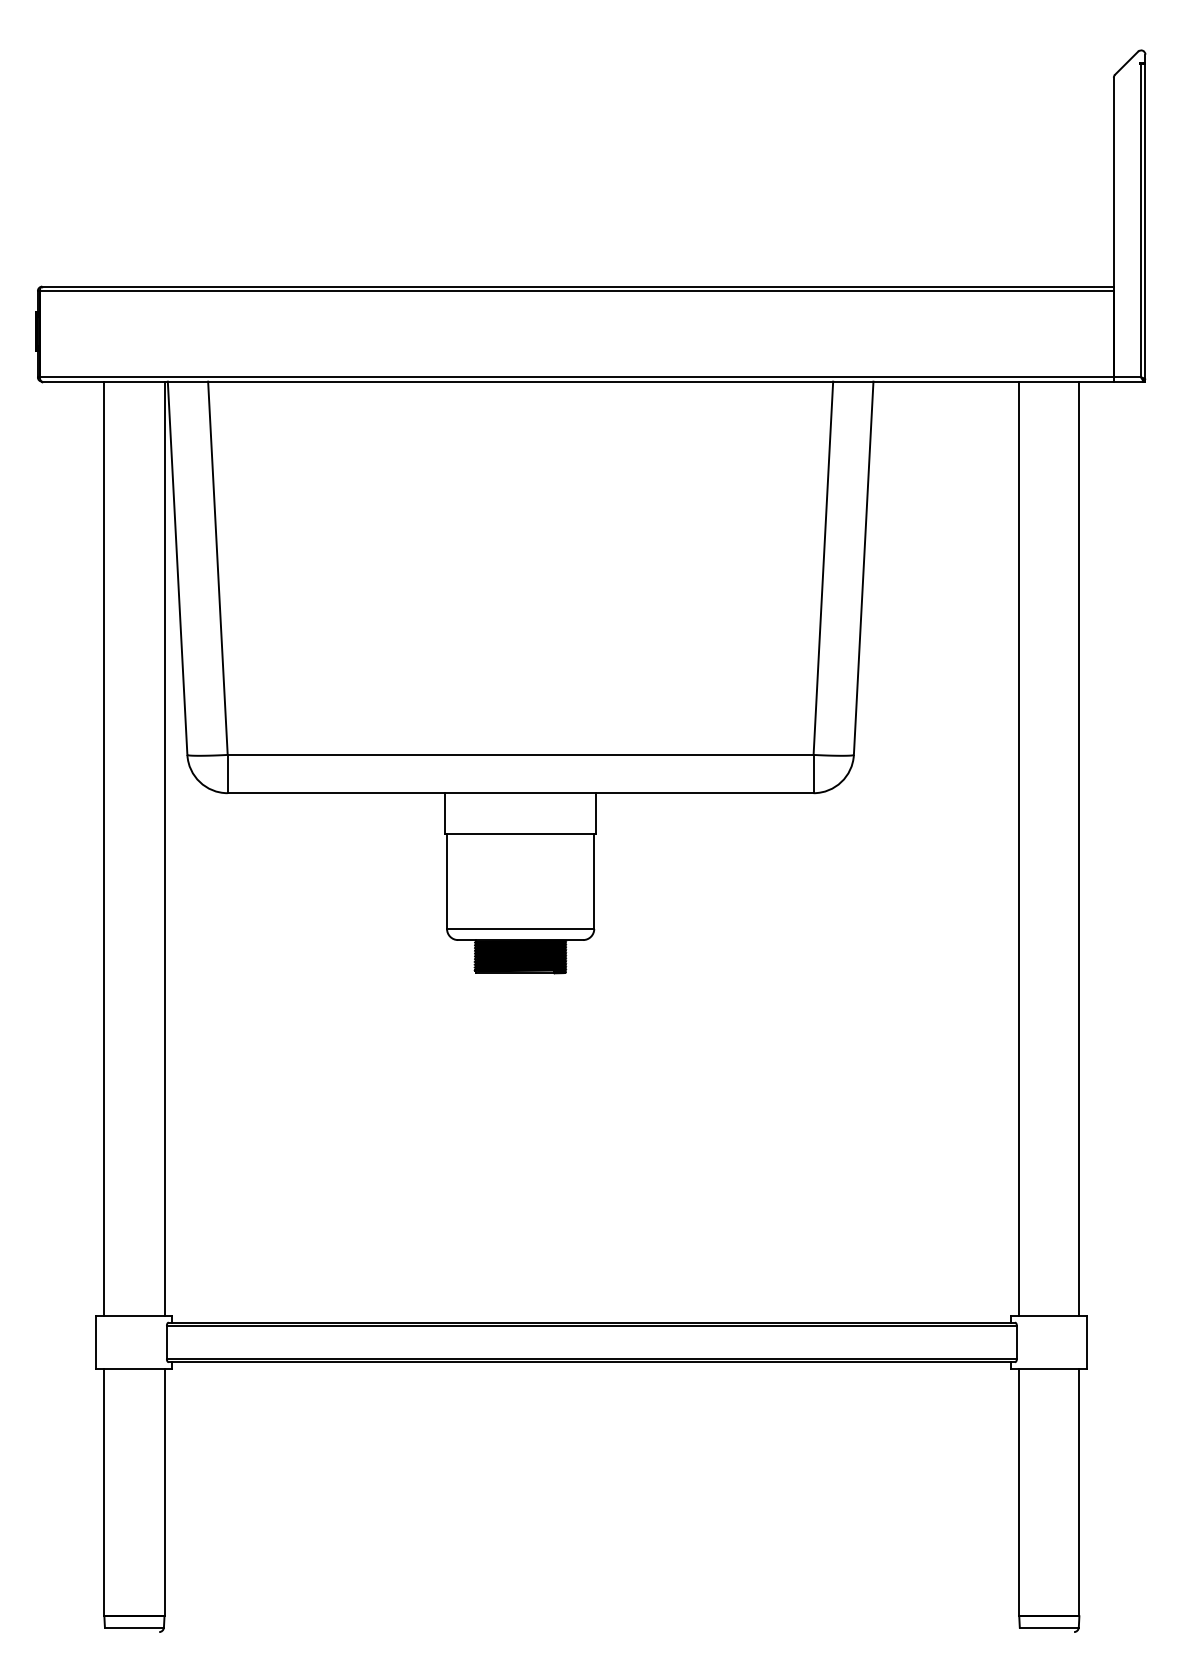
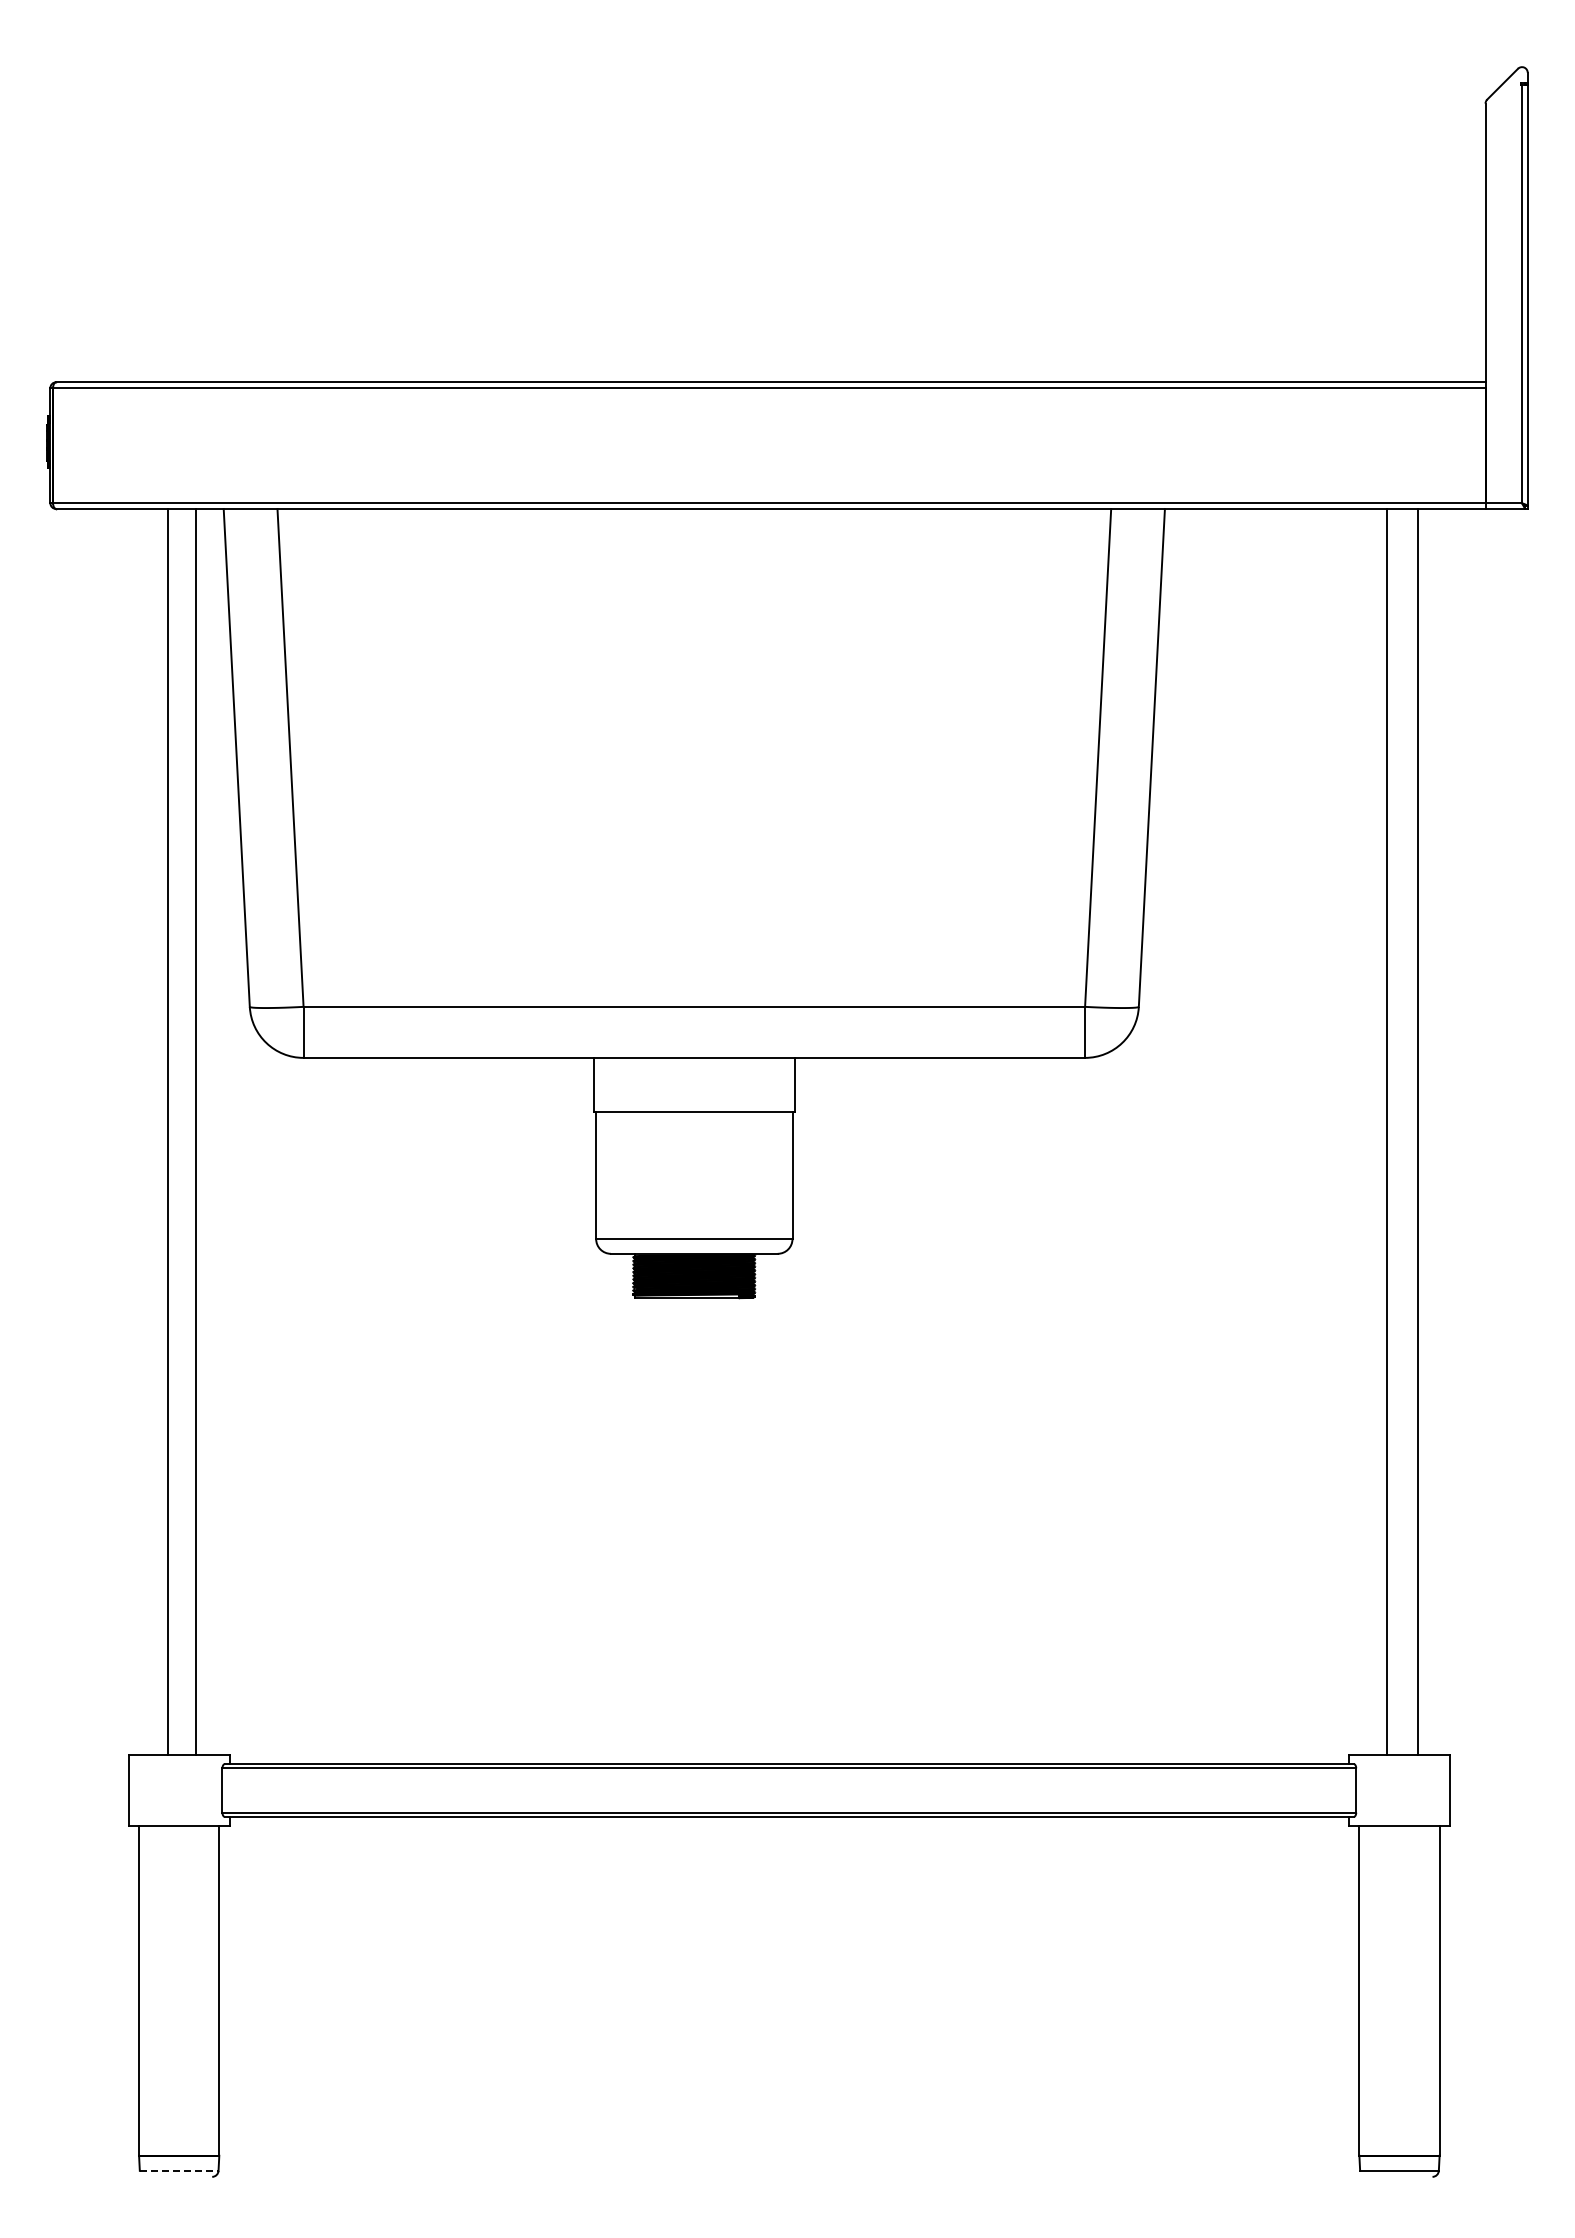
line: (104, 848) -> (196, 1131), moved
line: (164, 848) -> (168, 1131), moved
line: (1019, 848) -> (1418, 1131), moved
line: (1079, 848) -> (1386, 1131), moved
line: (134, 1627) -> (179, 2170), solid -> dashed

